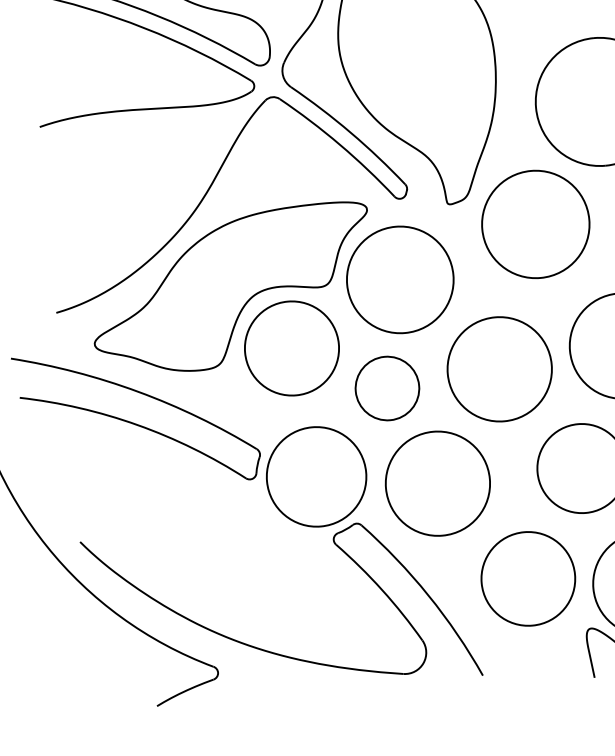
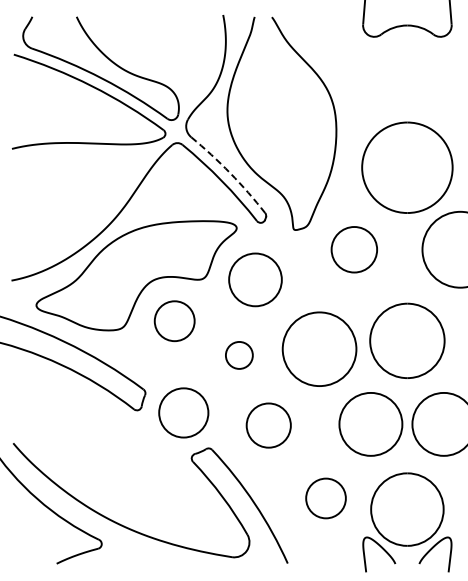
arc: (351, 133) -> (230, 173), solid -> dashed
circle: (535, 224) -> (354, 249), size x0.6
circle: (400, 279) -> (255, 279), size x0.7
circle: (291, 349) -> (174, 321), size x0.6
circle: (386, 387) -> (238, 354), size x0.6
circle: (316, 476) -> (183, 412), size x0.7
circle: (437, 483) -> (268, 425), size x0.6
circle: (527, 579) -> (325, 498), size x0.6

